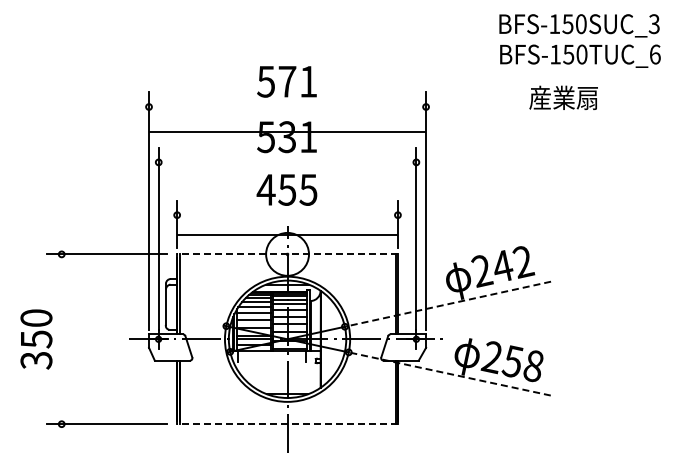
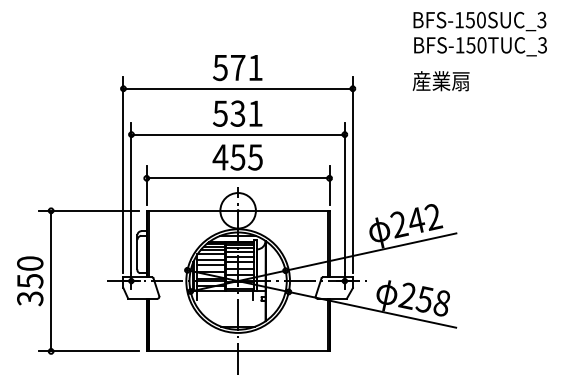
text: (654, 54) -> (542, 45), BFS-150TUC_6 -> BFS-150TUC_3
text: (563, 97) -> (440, 80), moved
line: (287, 132) -> (238, 89), moved
line: (287, 162) -> (238, 134), added
line: (287, 235) -> (238, 178), moved
line: (287, 254) -> (238, 210), dashed -> solid
line: (447, 304) -> (370, 252), dashed -> solid
line: (61, 339) -> (50, 281), added
line: (450, 374) -> (373, 310), dashed -> solid
line: (287, 424) -> (238, 351), dashed -> solid

